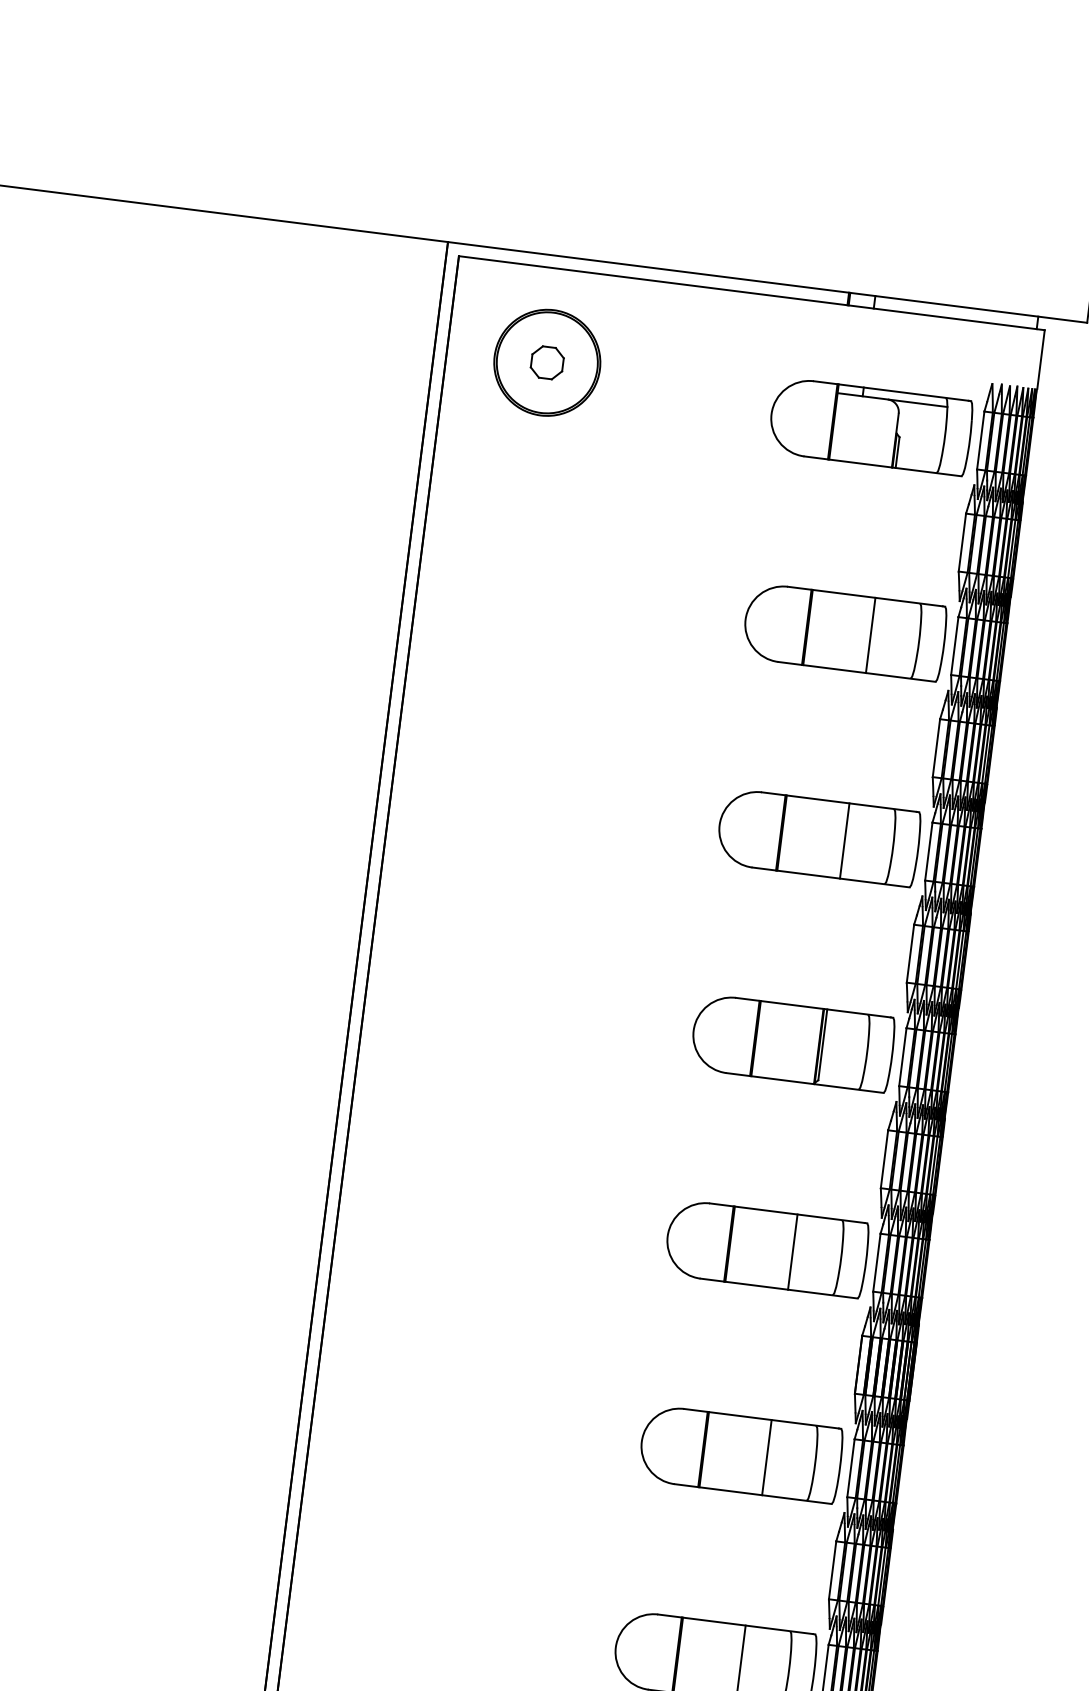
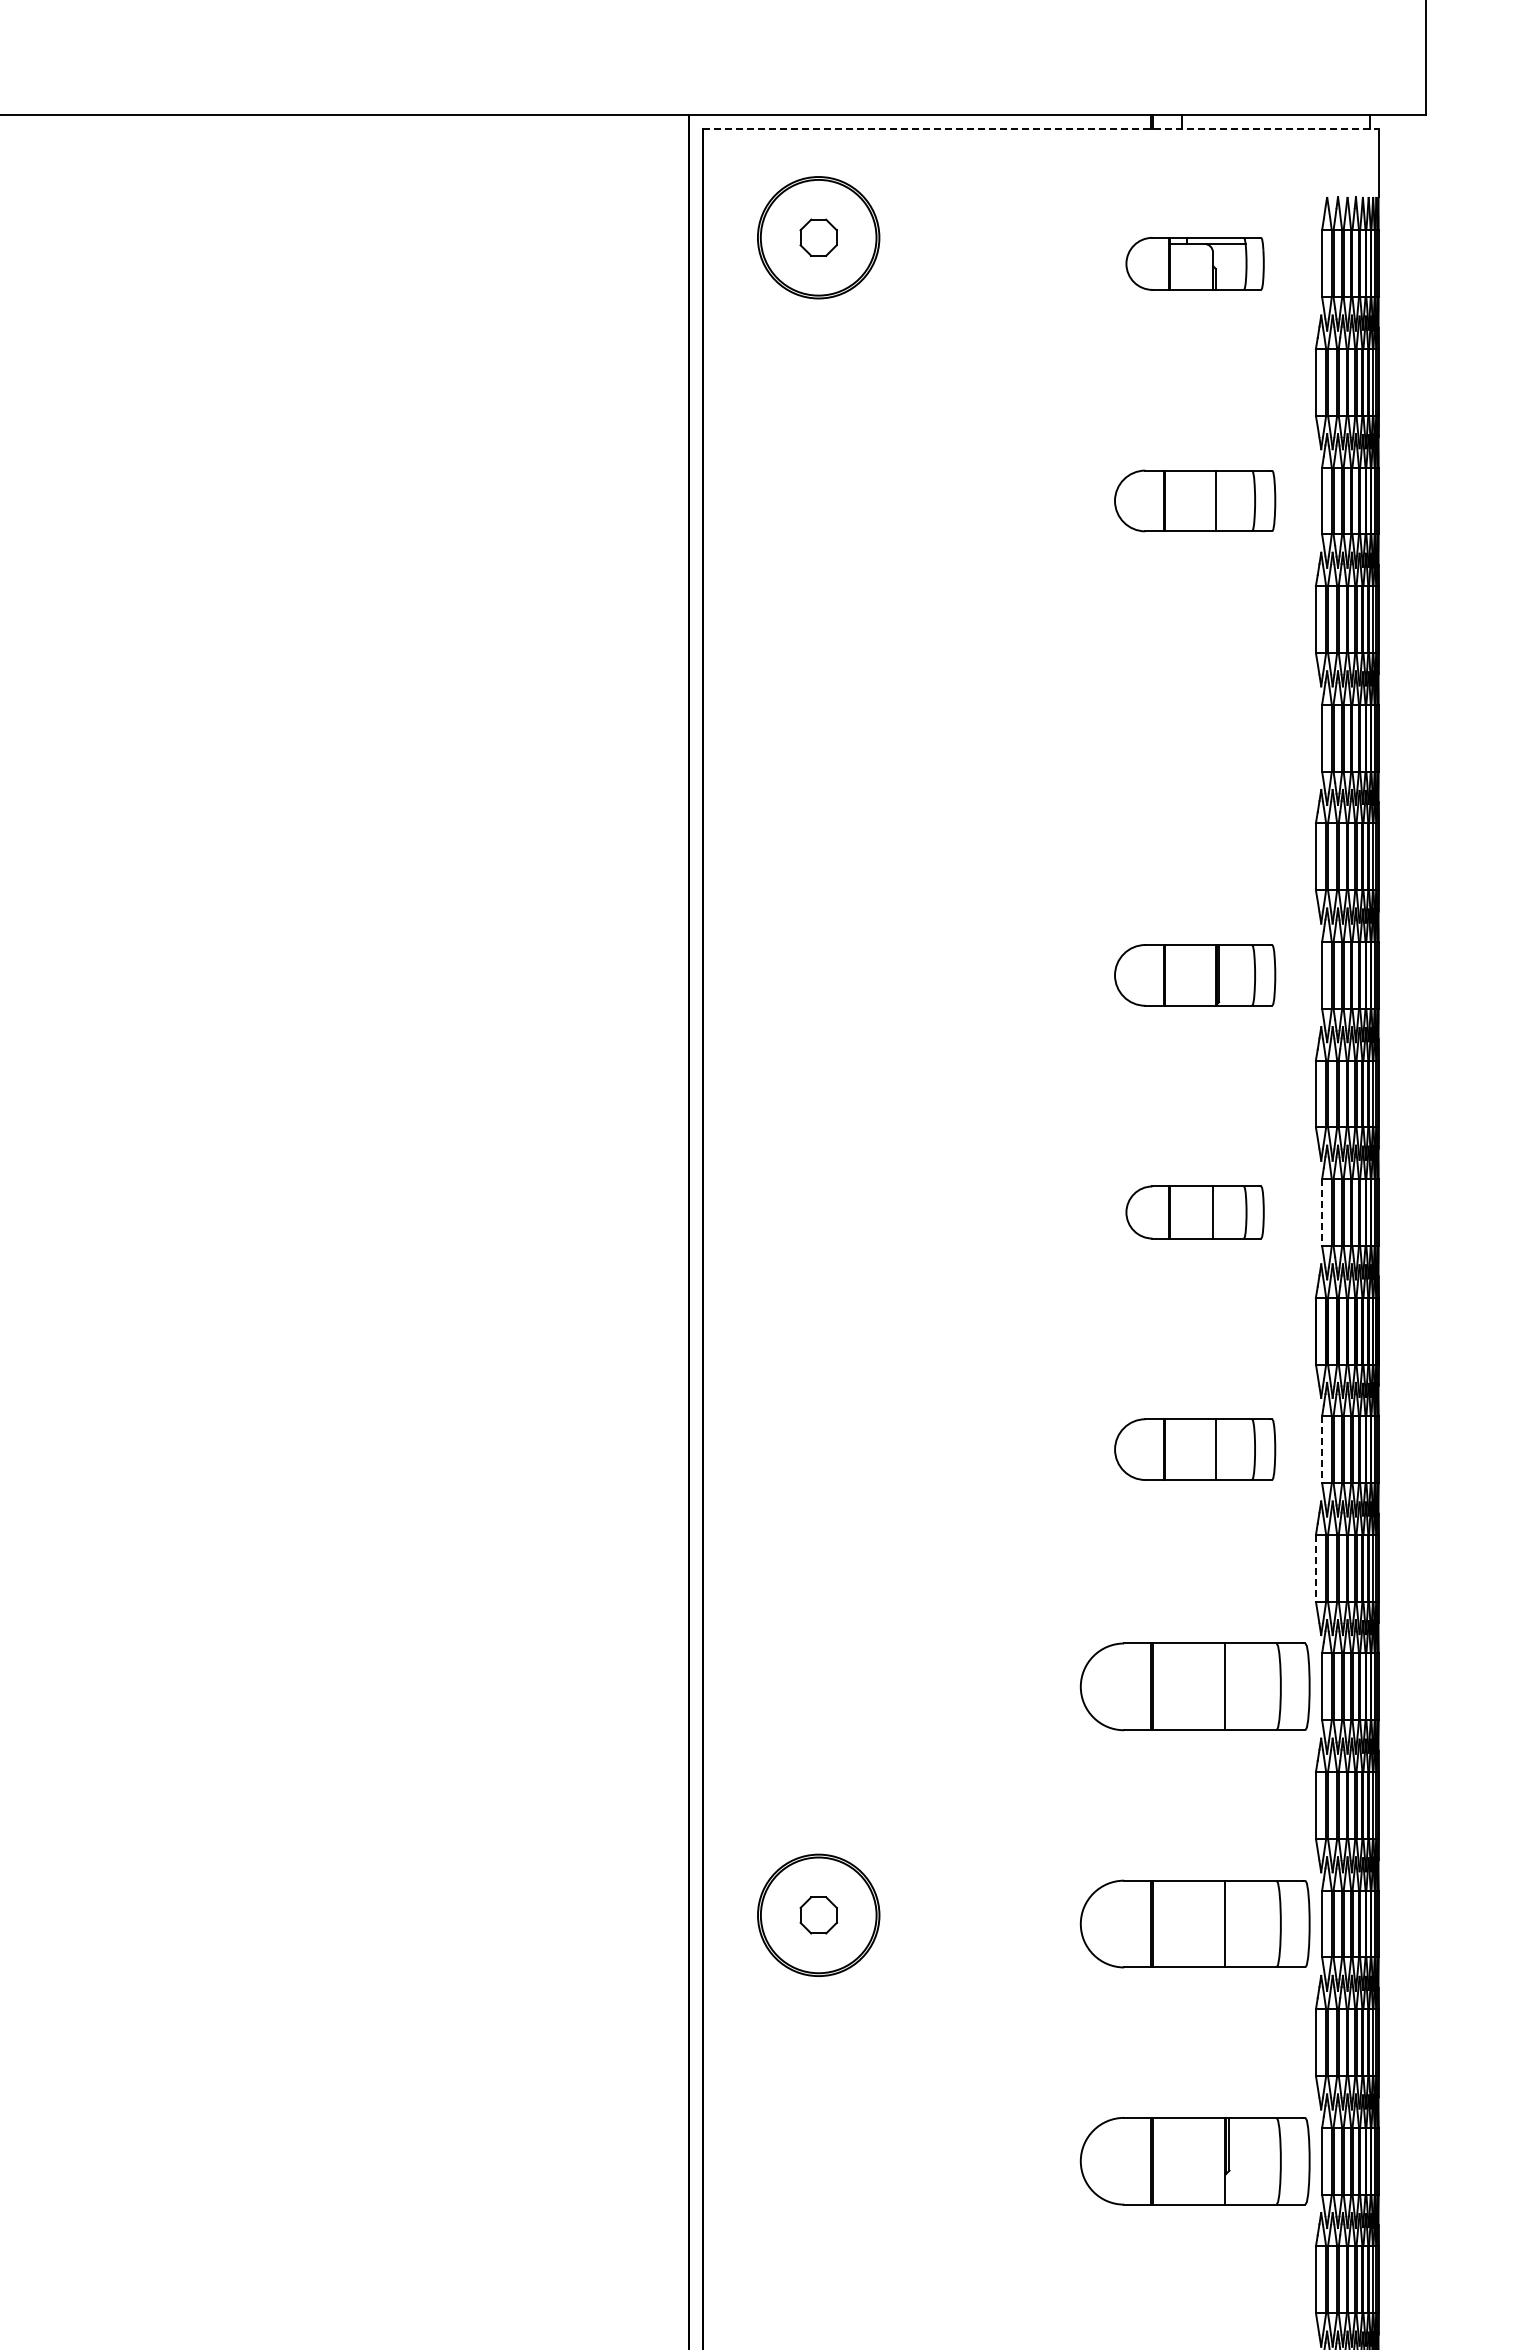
line: (751, 293) -> (1040, 129), solid -> dashed
part: (870, 426) -> (1194, 263), size x0.6
part: (844, 631) -> (1194, 500), size x0.7
part: (818, 837) -> (1194, 737), removed
part: (792, 1043) -> (1194, 975), size x0.7
part: (766, 1248) -> (1194, 1212), size x0.6
line: (877, 1263) -> (1322, 1213), solid -> dashed
part: (740, 1454) -> (1194, 1449), size x0.7
line: (851, 1468) -> (1322, 1450), solid -> dashed
line: (832, 1570) -> (1315, 1568), solid -> dashed

